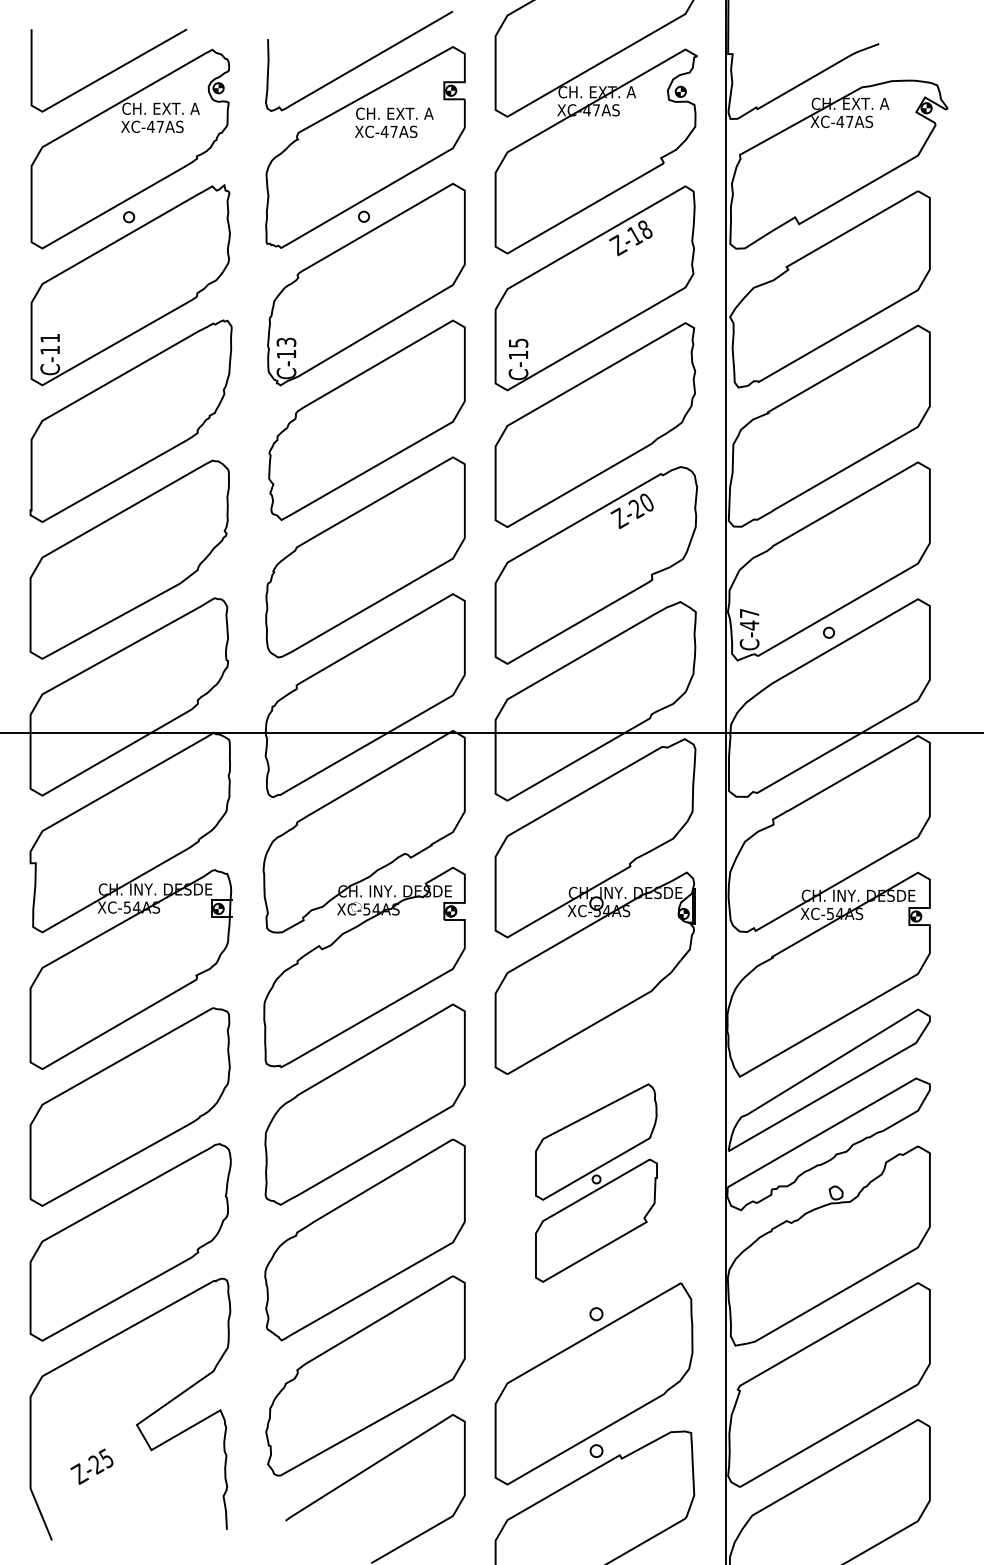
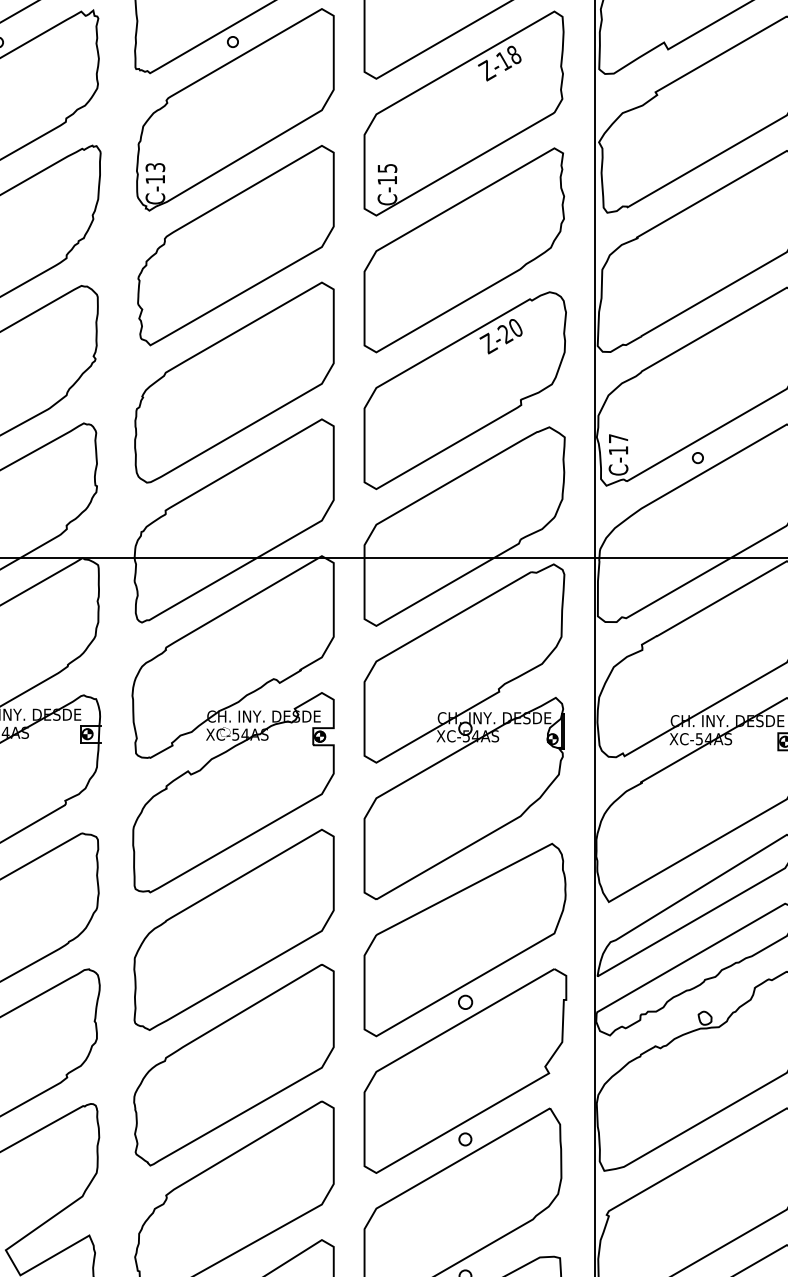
text: (749, 625) -> (618, 450), C-47 -> C-17
part: (596, 1182) -> (465, 1007), size x1.67

